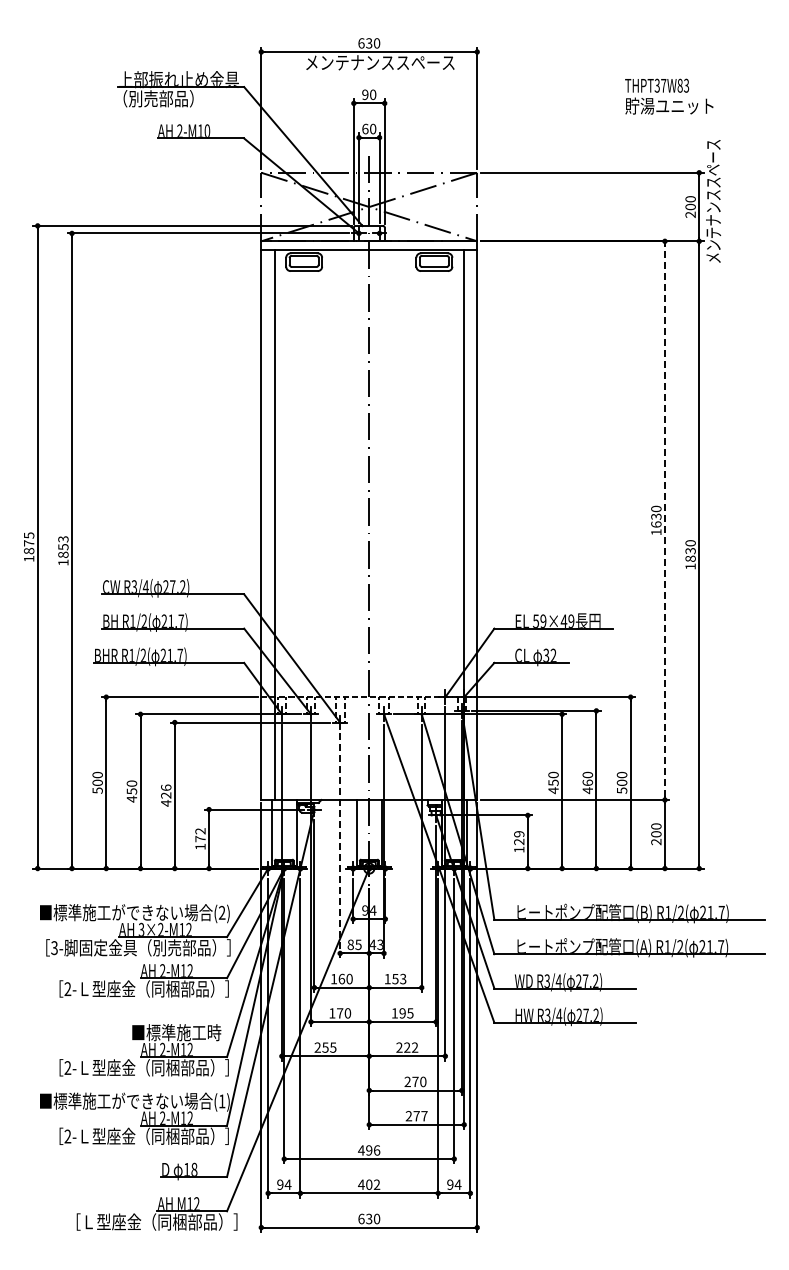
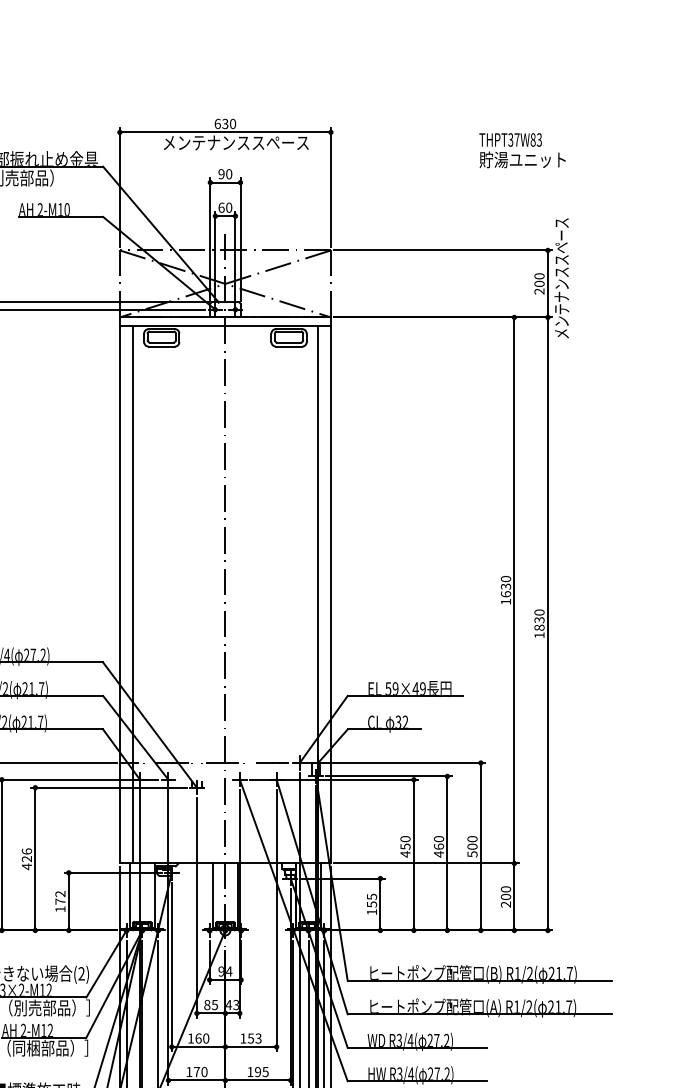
text: (669, 96) -> (522, 150), moved
line: (664, 520) -> (513, 590), dashed -> solid
text: (519, 838) -> (372, 901), 129 -> 155
line: (340, 845) -> (197, 907), dashed -> solid

